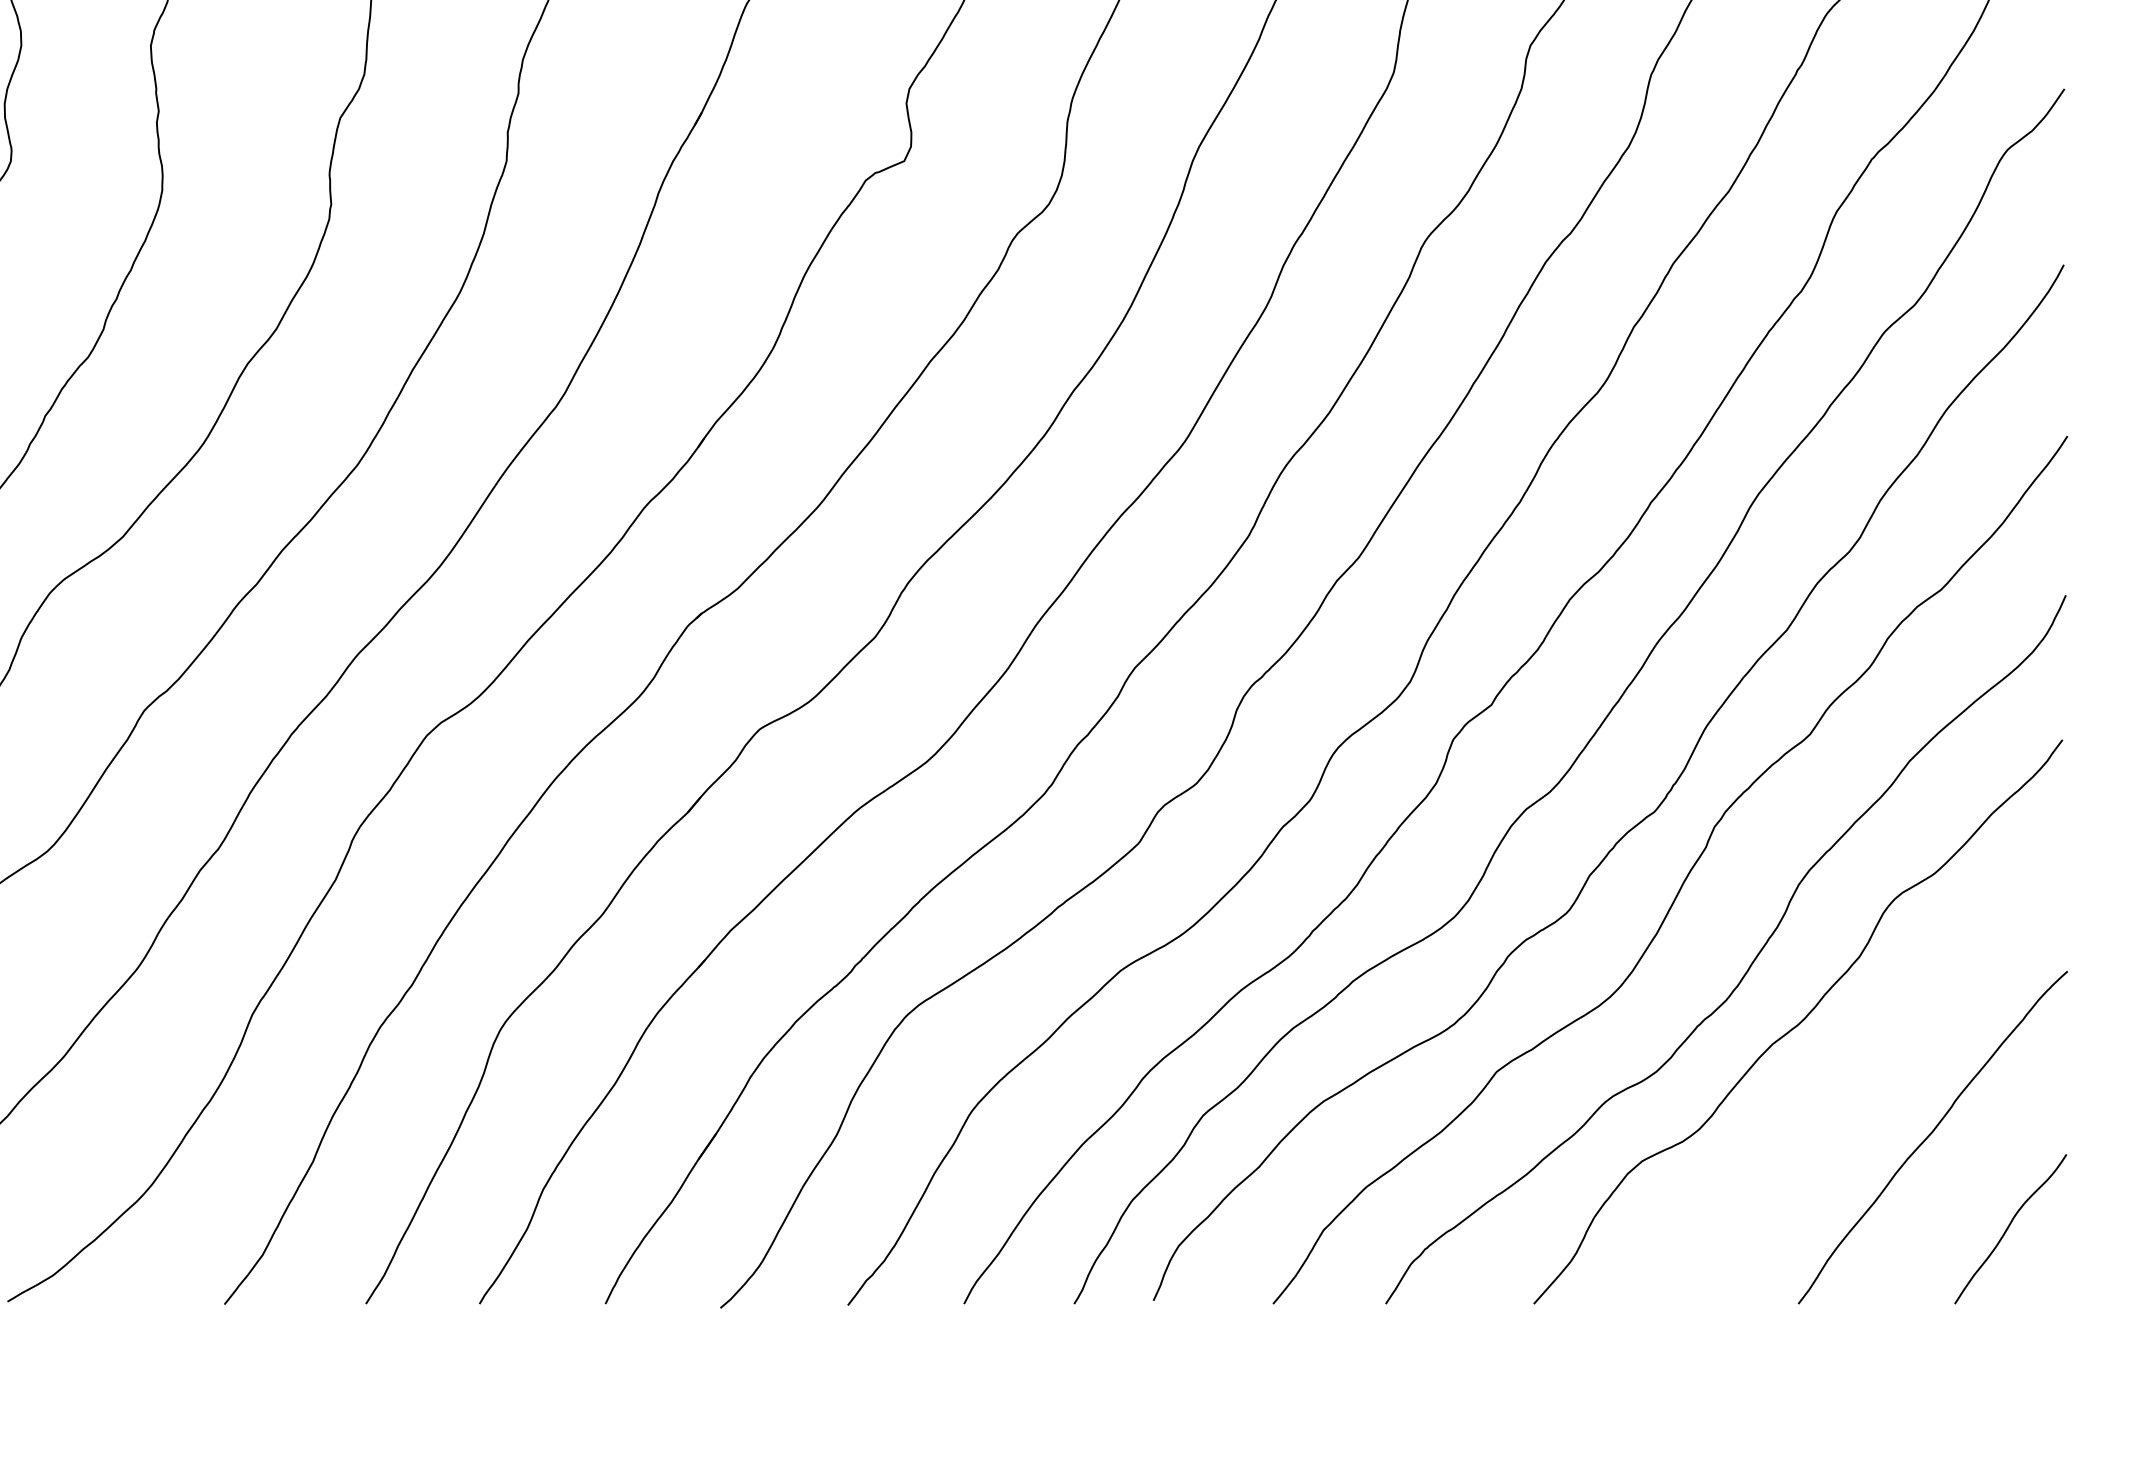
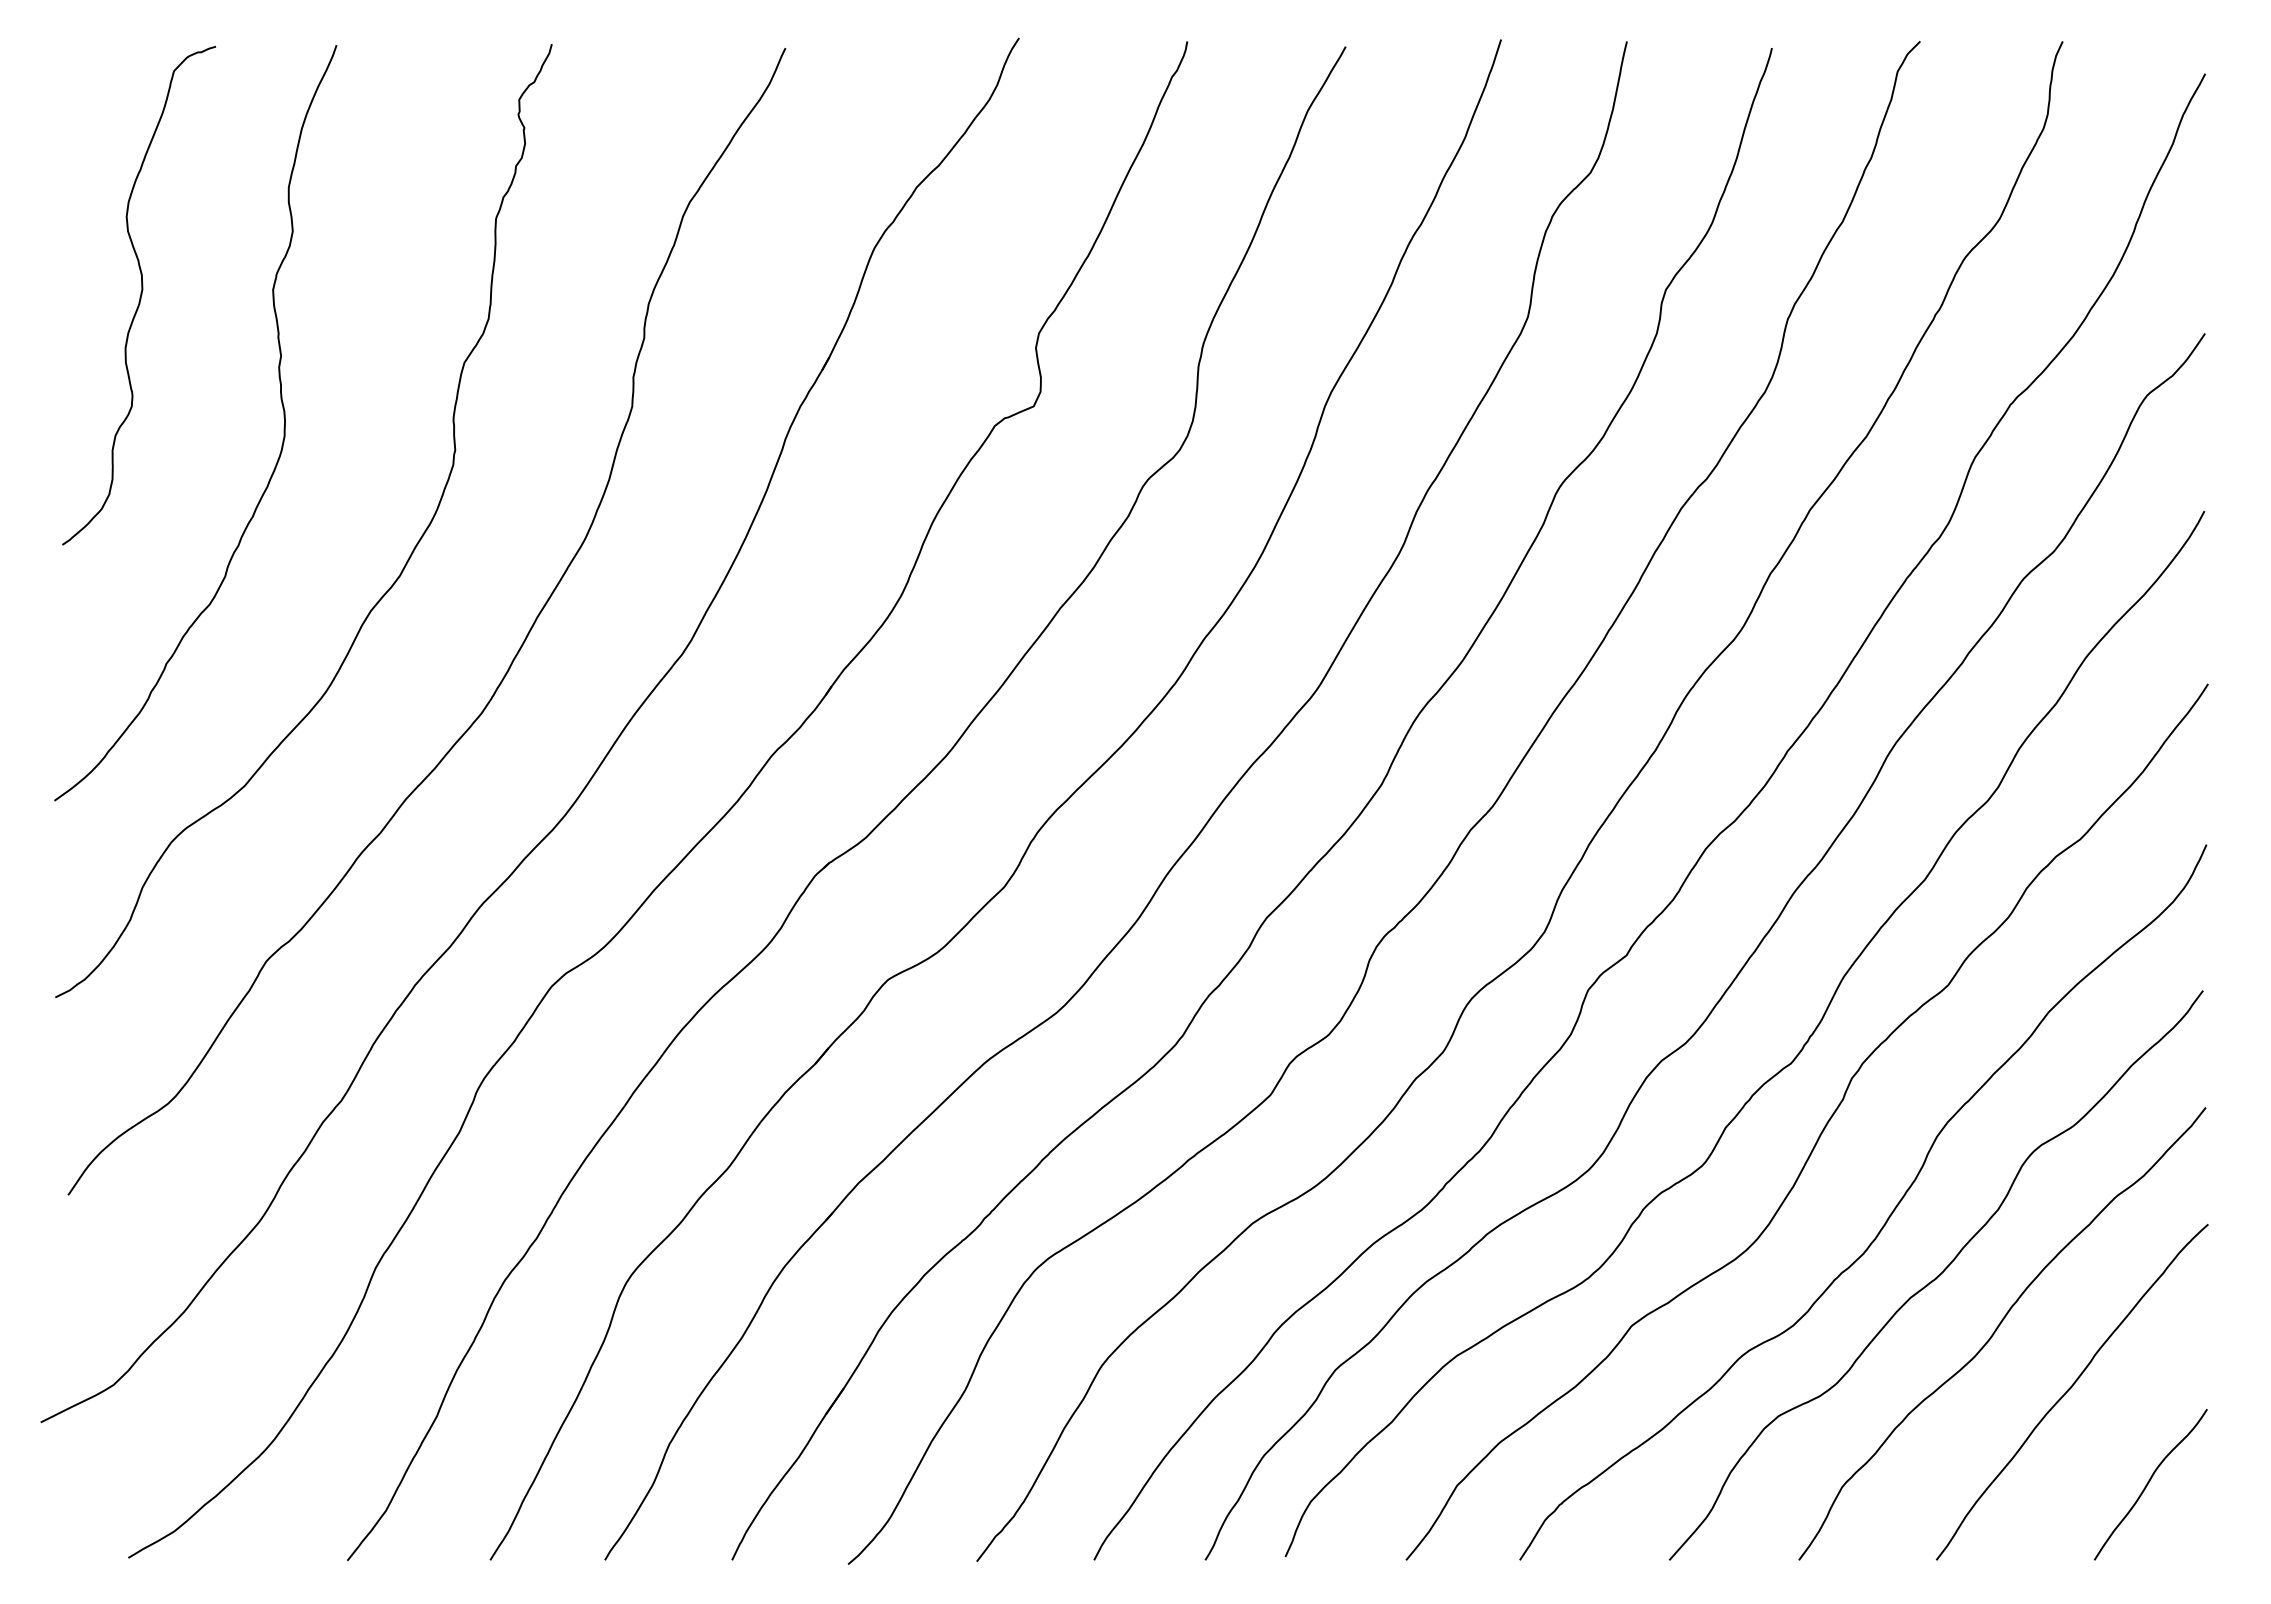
curve: (1857, 1077) -> (1996, 1331), added

